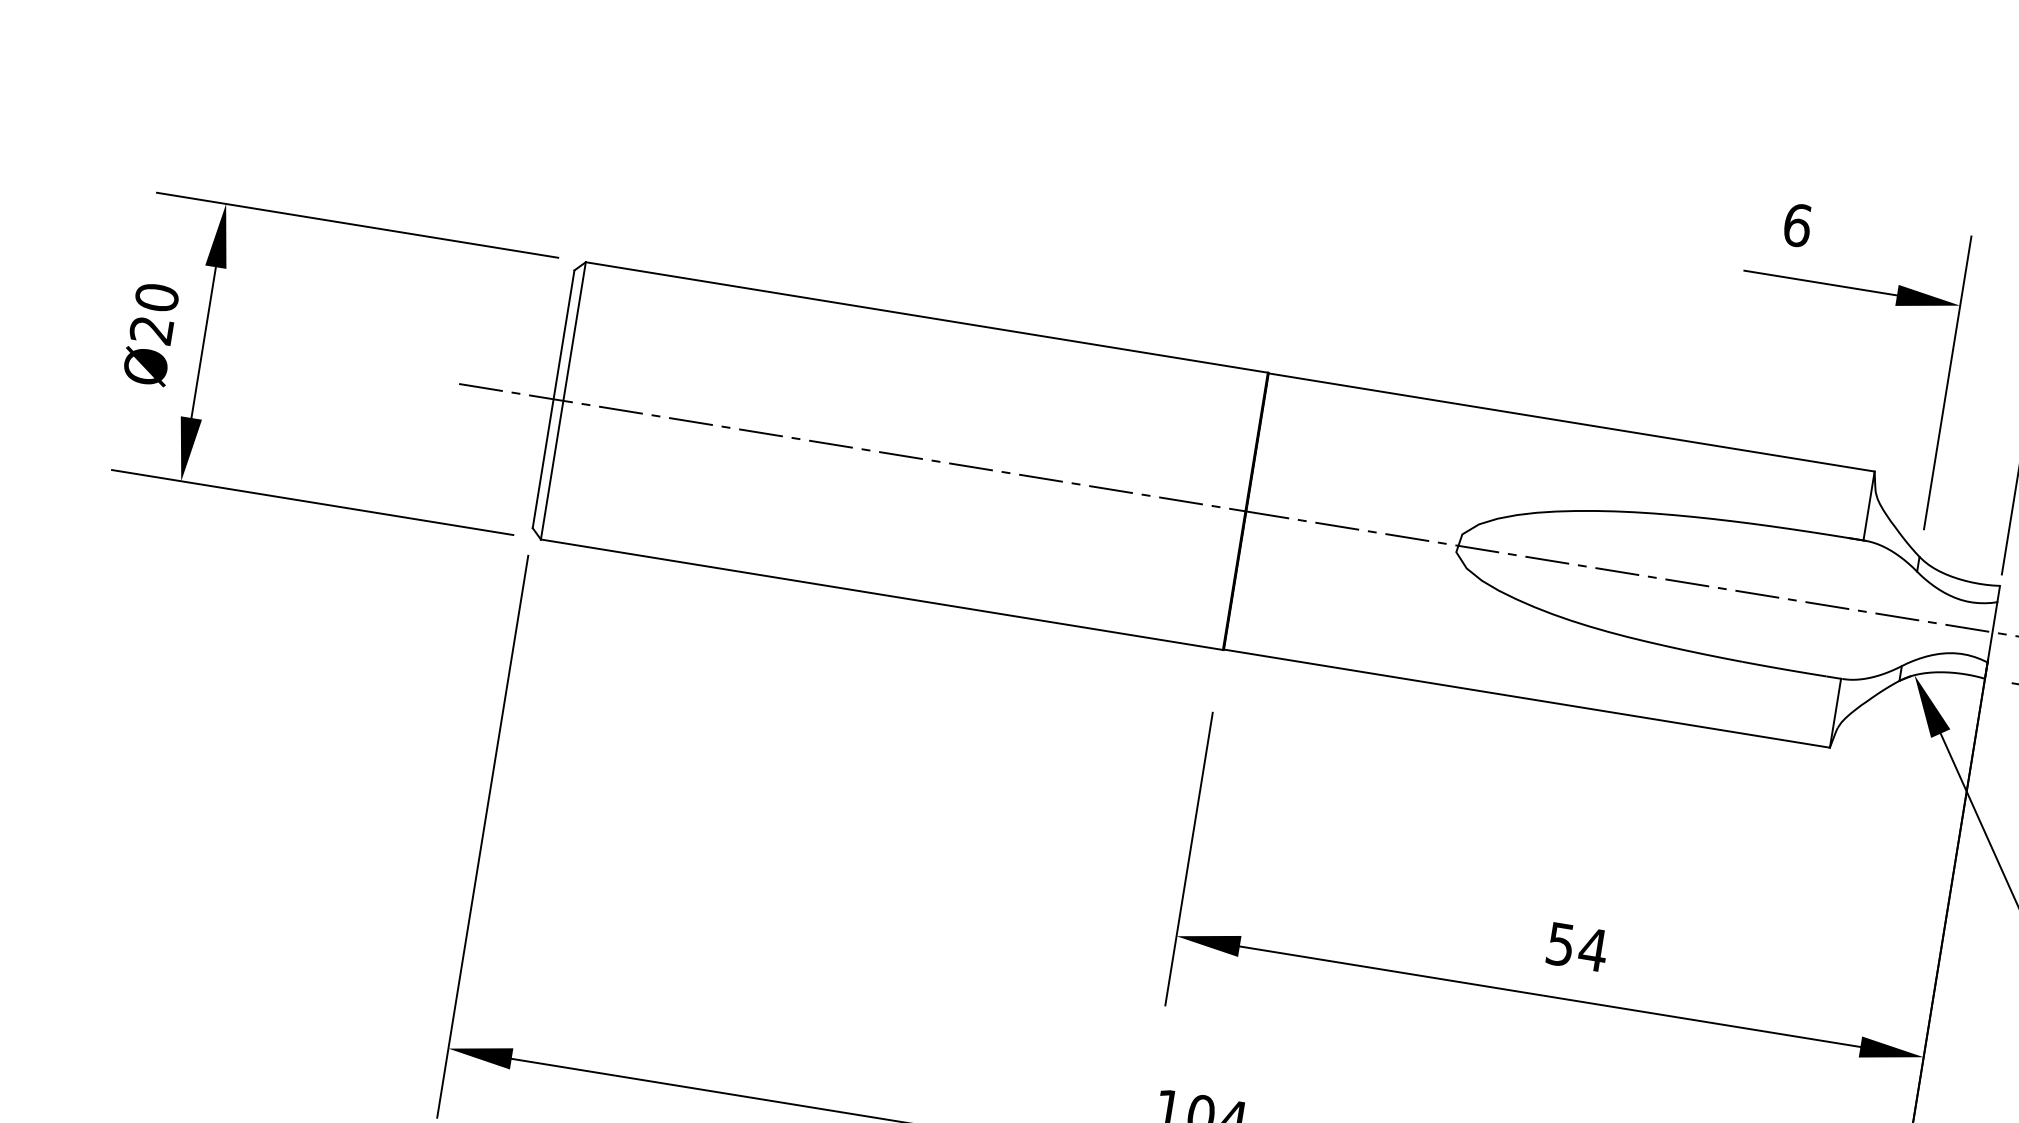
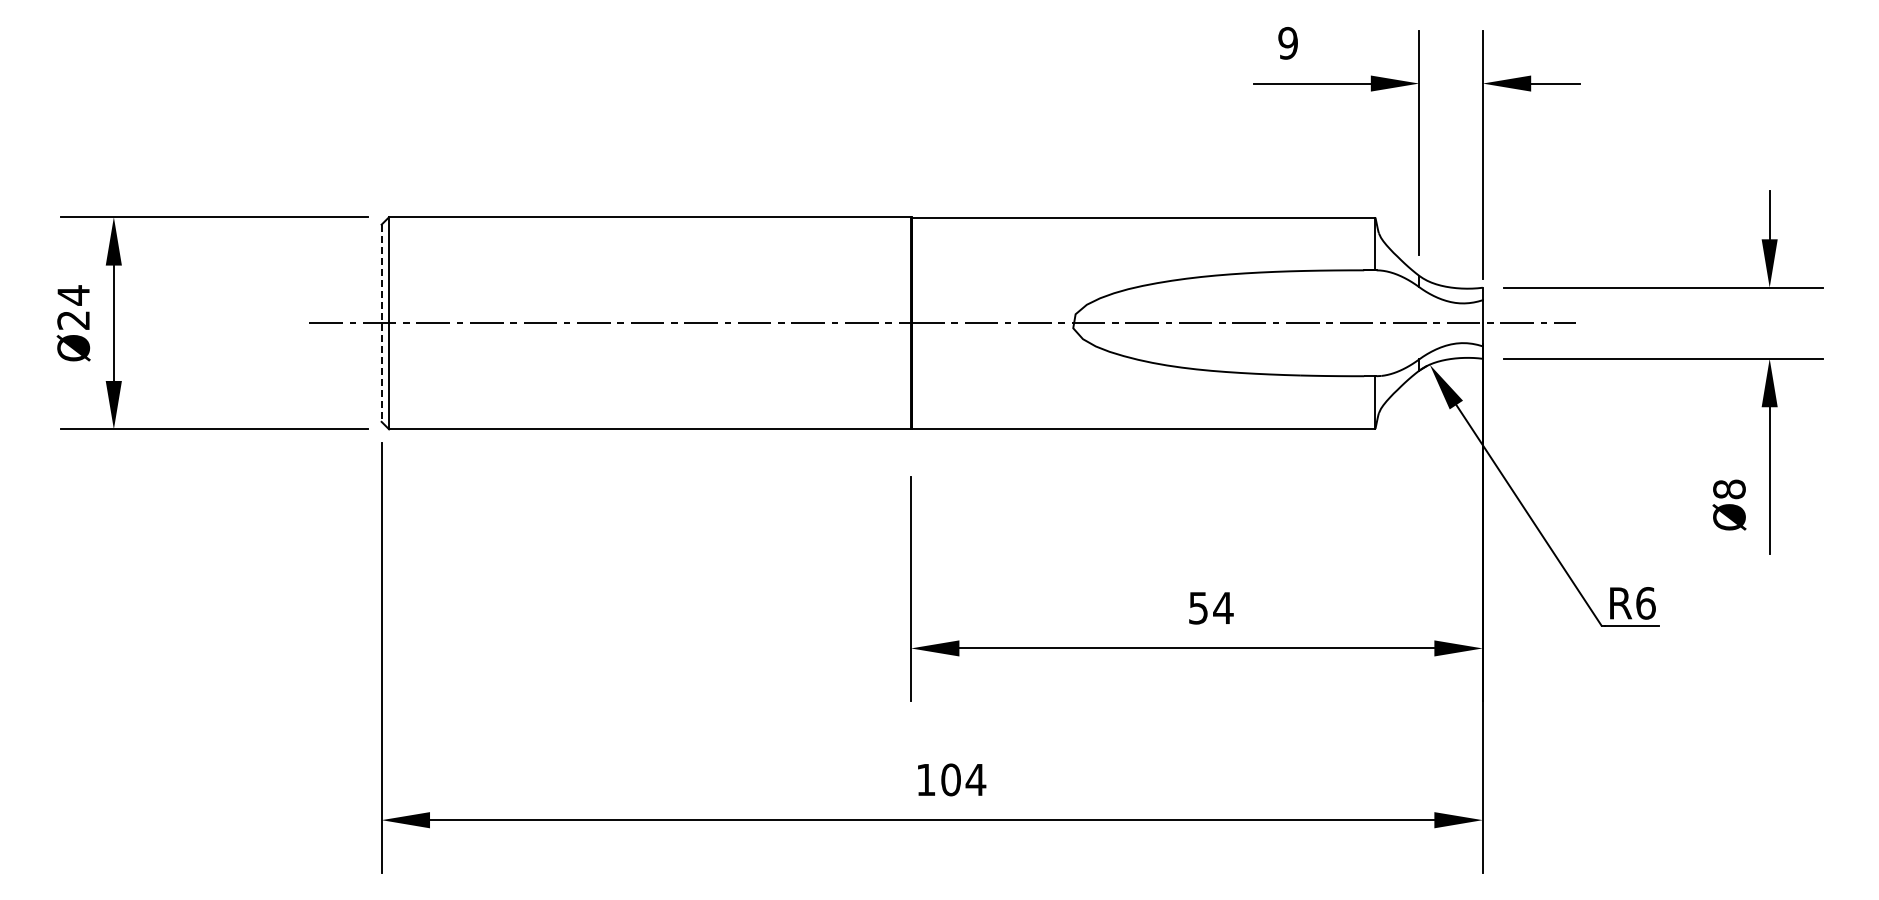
text: (1798, 224) -> (1288, 42), 6 -> 9
text: (156, 297) -> (73, 295), Ø20 -> Ø24
line: (553, 399) -> (381, 323), solid -> dashed

